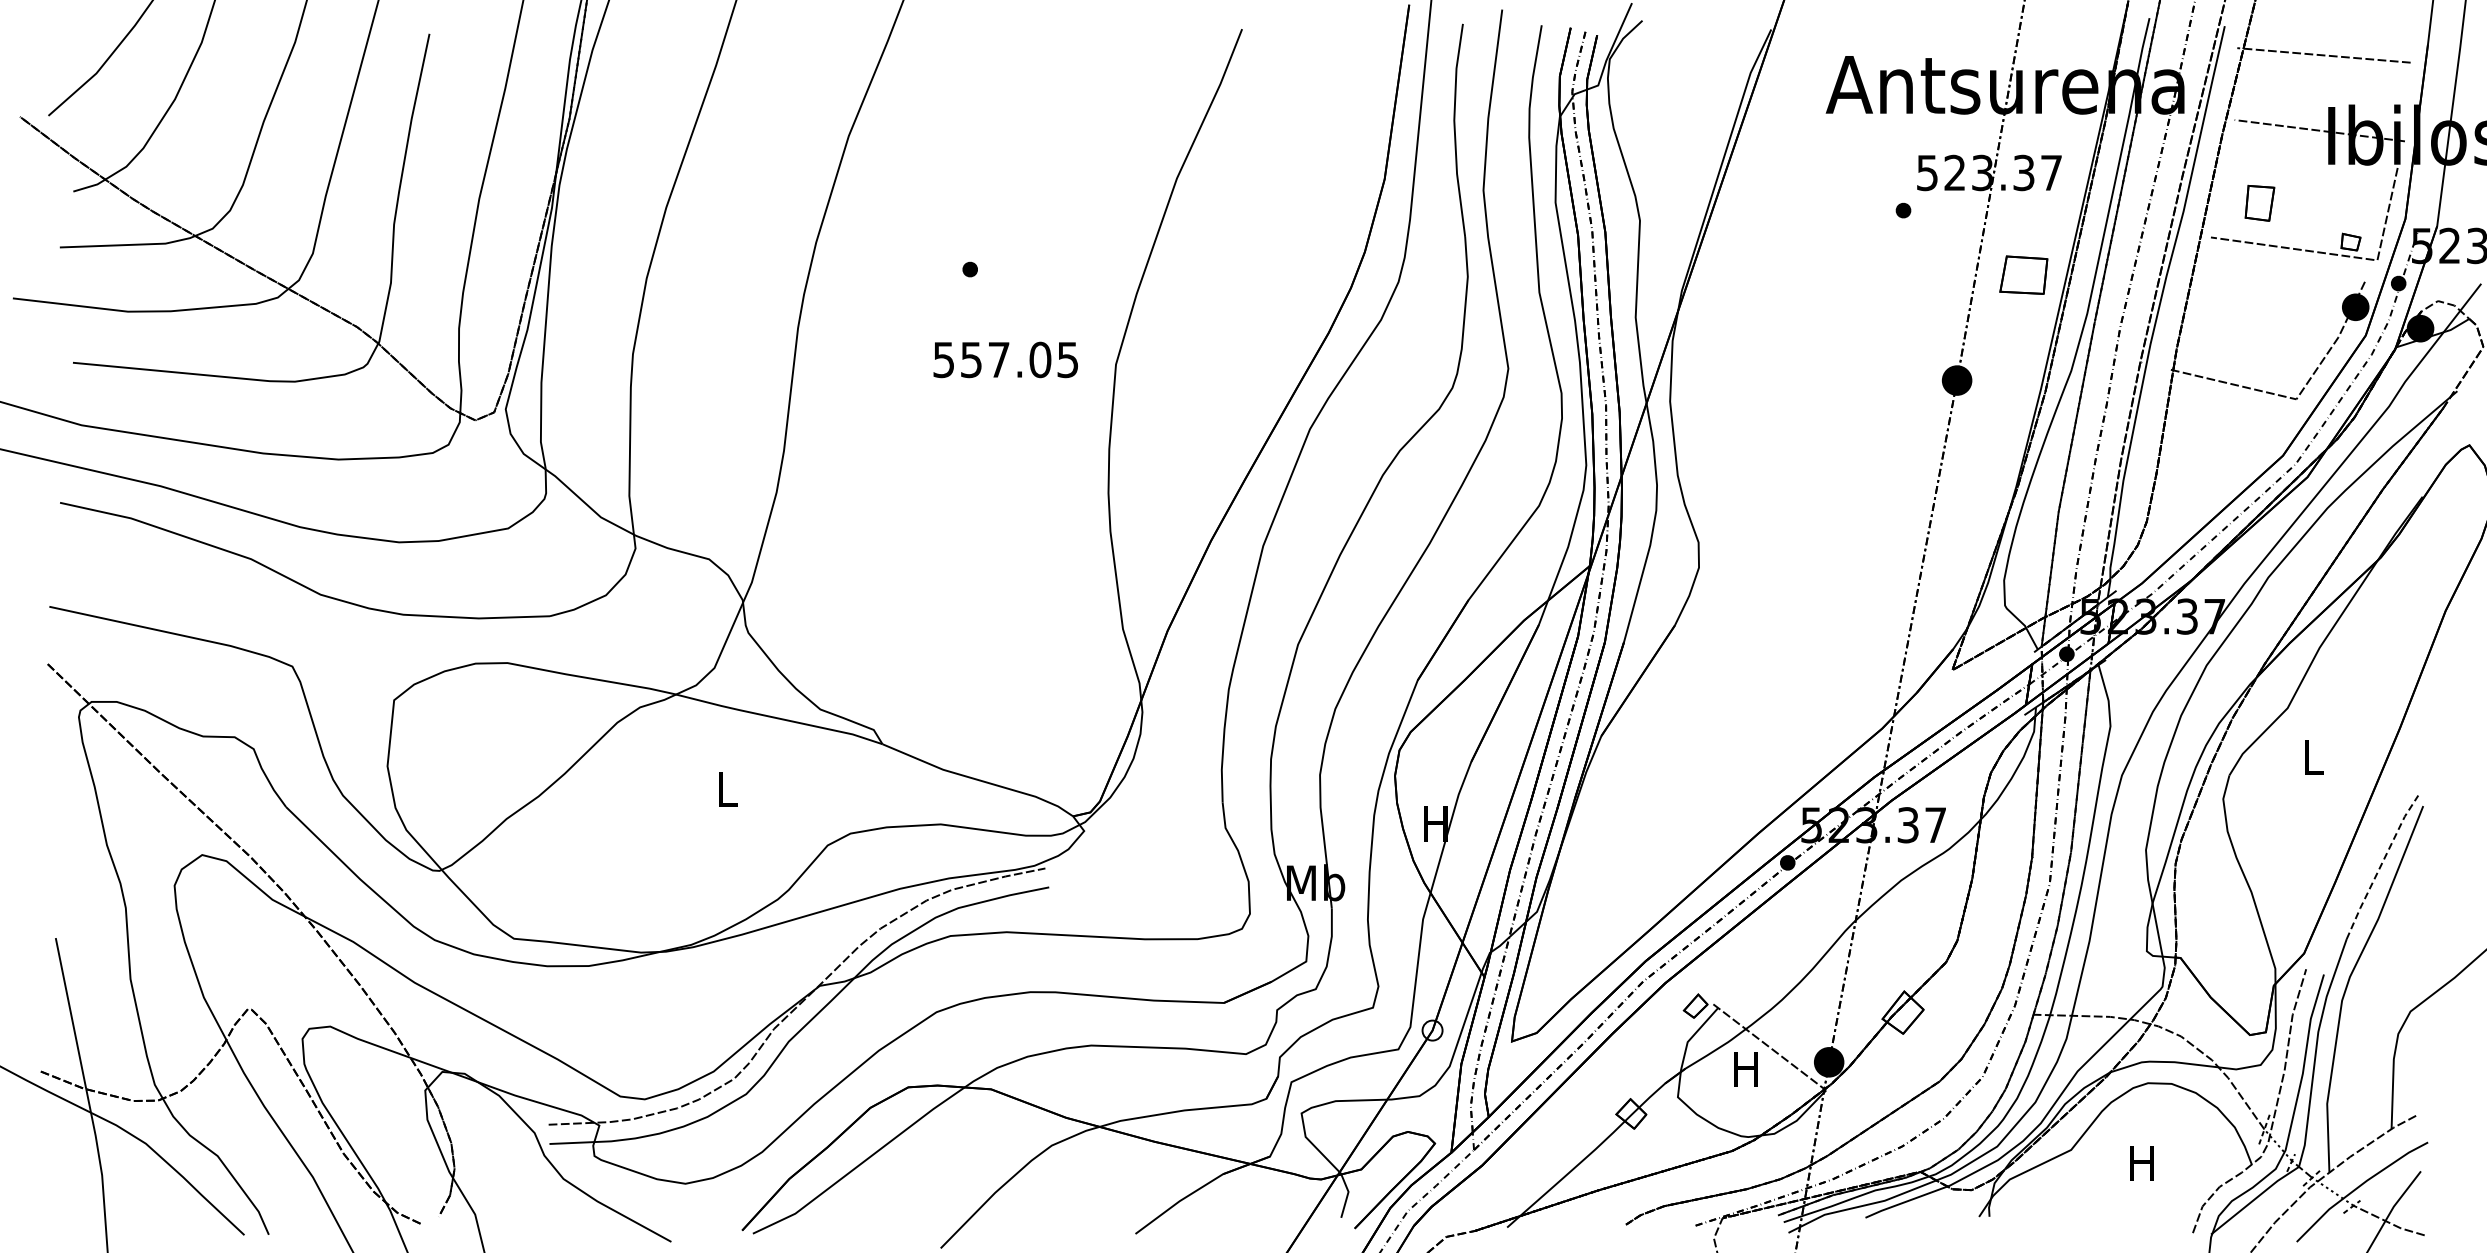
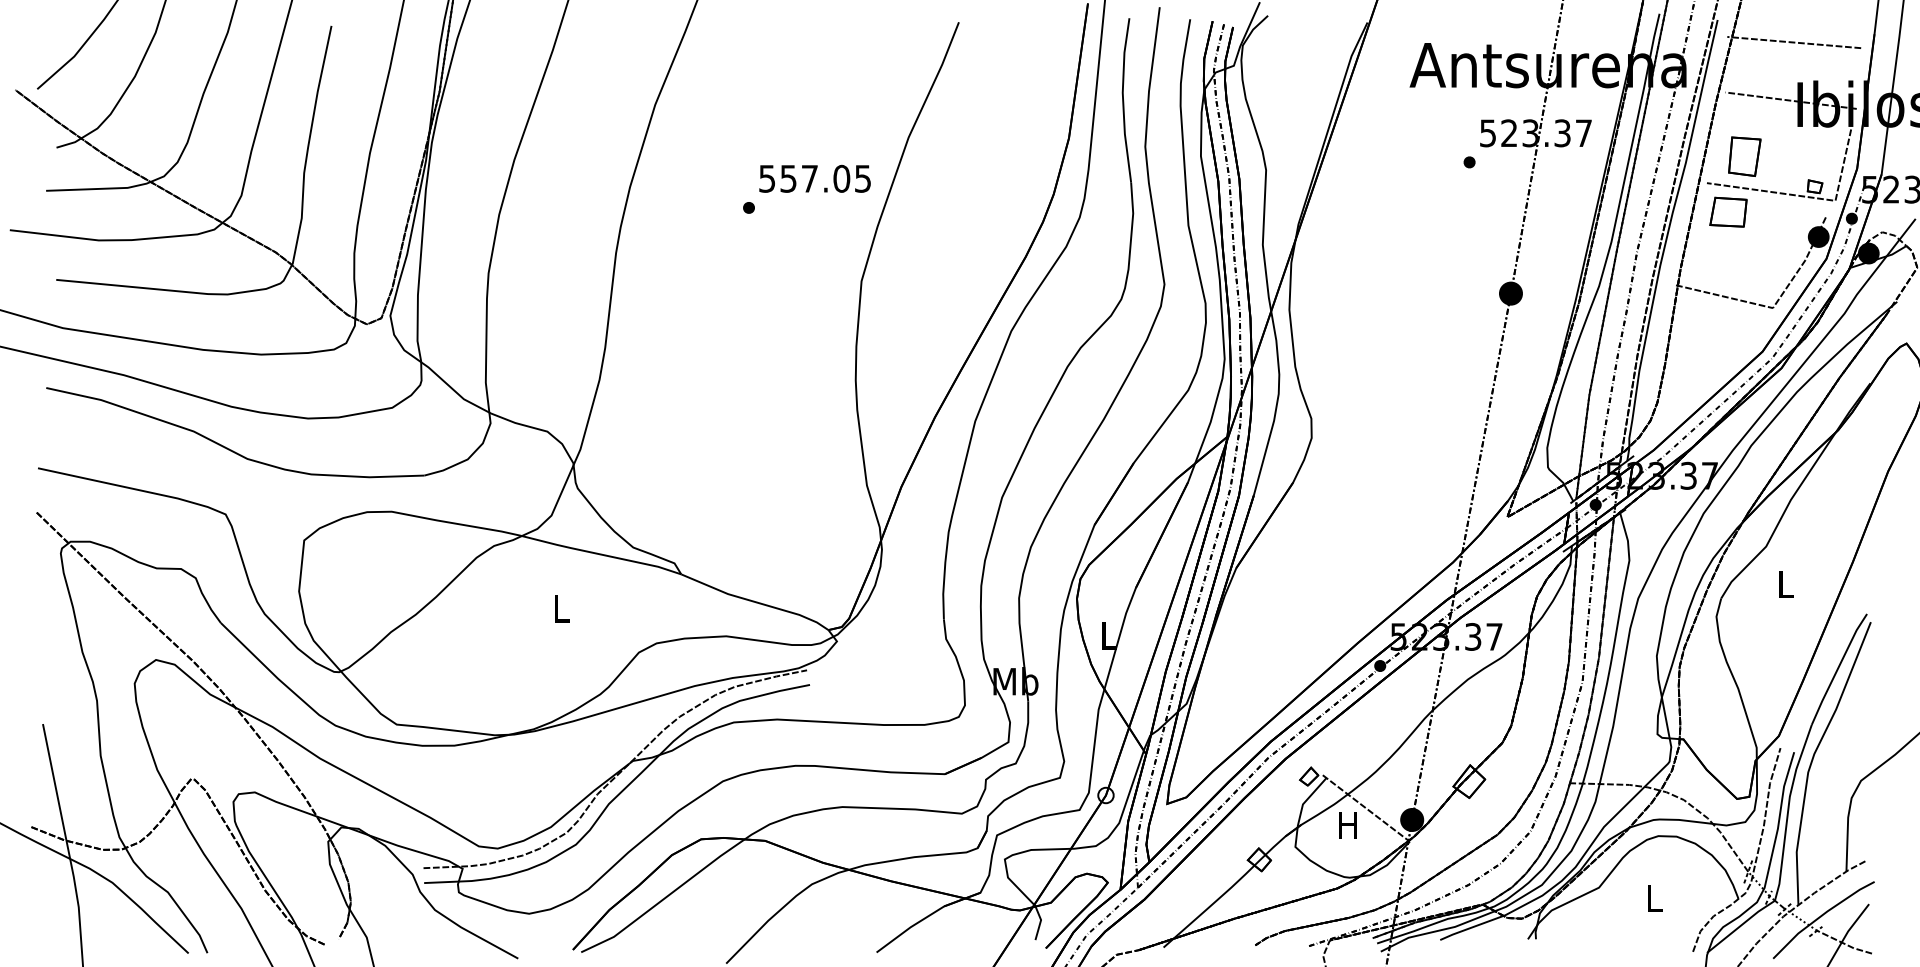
part: (2259, 203) -> (1744, 156), size x1.43
part: (2023, 274) -> (1728, 211), moved
text: (1005, 359) -> (814, 178), moved
text: (1435, 823) -> (1108, 635), H -> L
line: (2380, 866) -> (1837, 668), dashed -> solid
text: (2141, 1163) -> (1653, 898), H -> L

